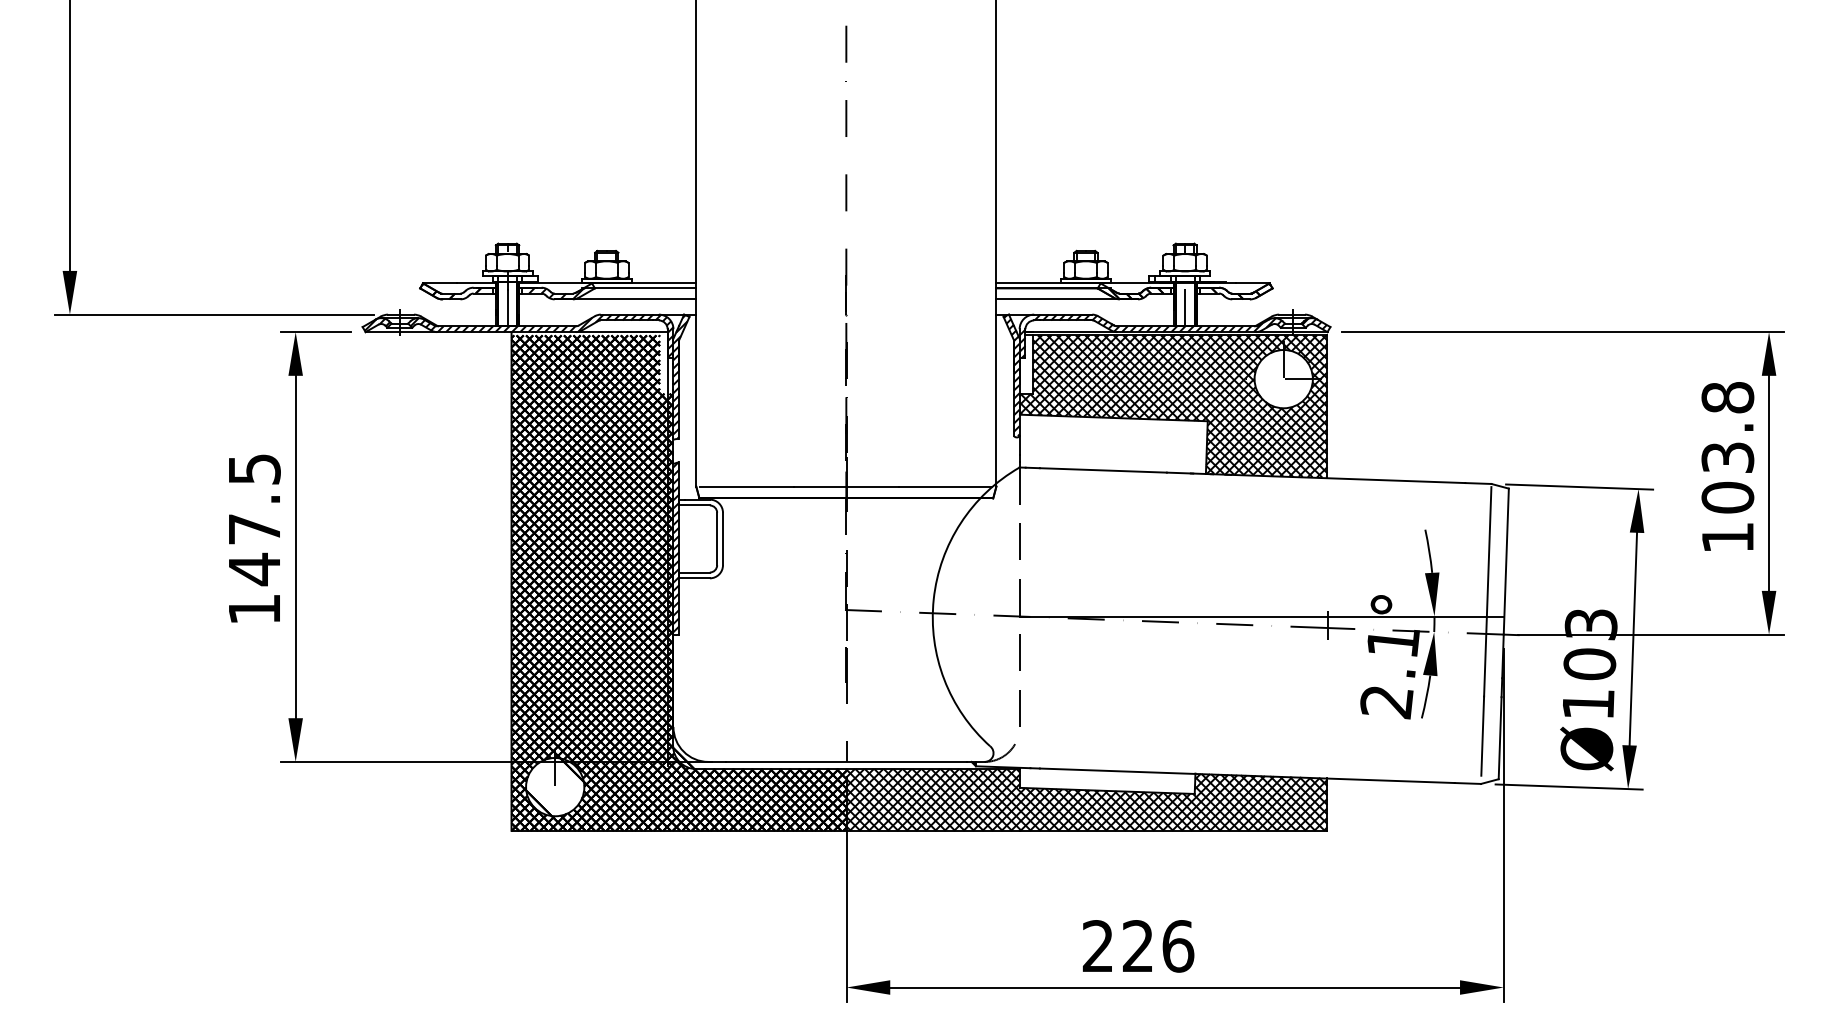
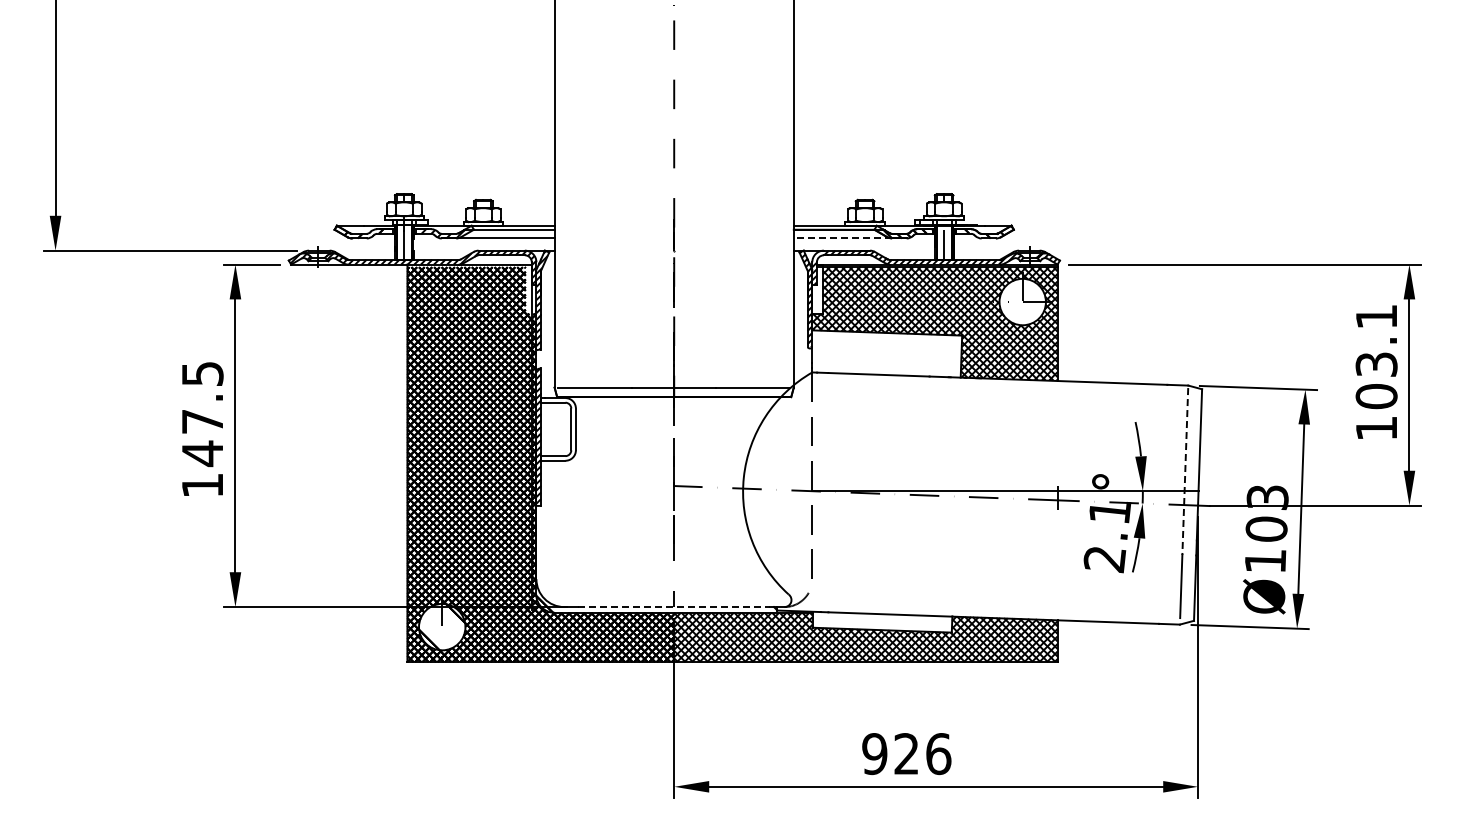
line: (1057, 299) -> (842, 238), solid -> dashed
text: (1727, 397) -> (1376, 316), 103.8 -> 103.1
line: (1488, 591) -> (1185, 471), solid -> dashed
line: (846, 762) -> (674, 607), solid -> dashed
text: (1097, 946) -> (874, 754), 226 -> 926

